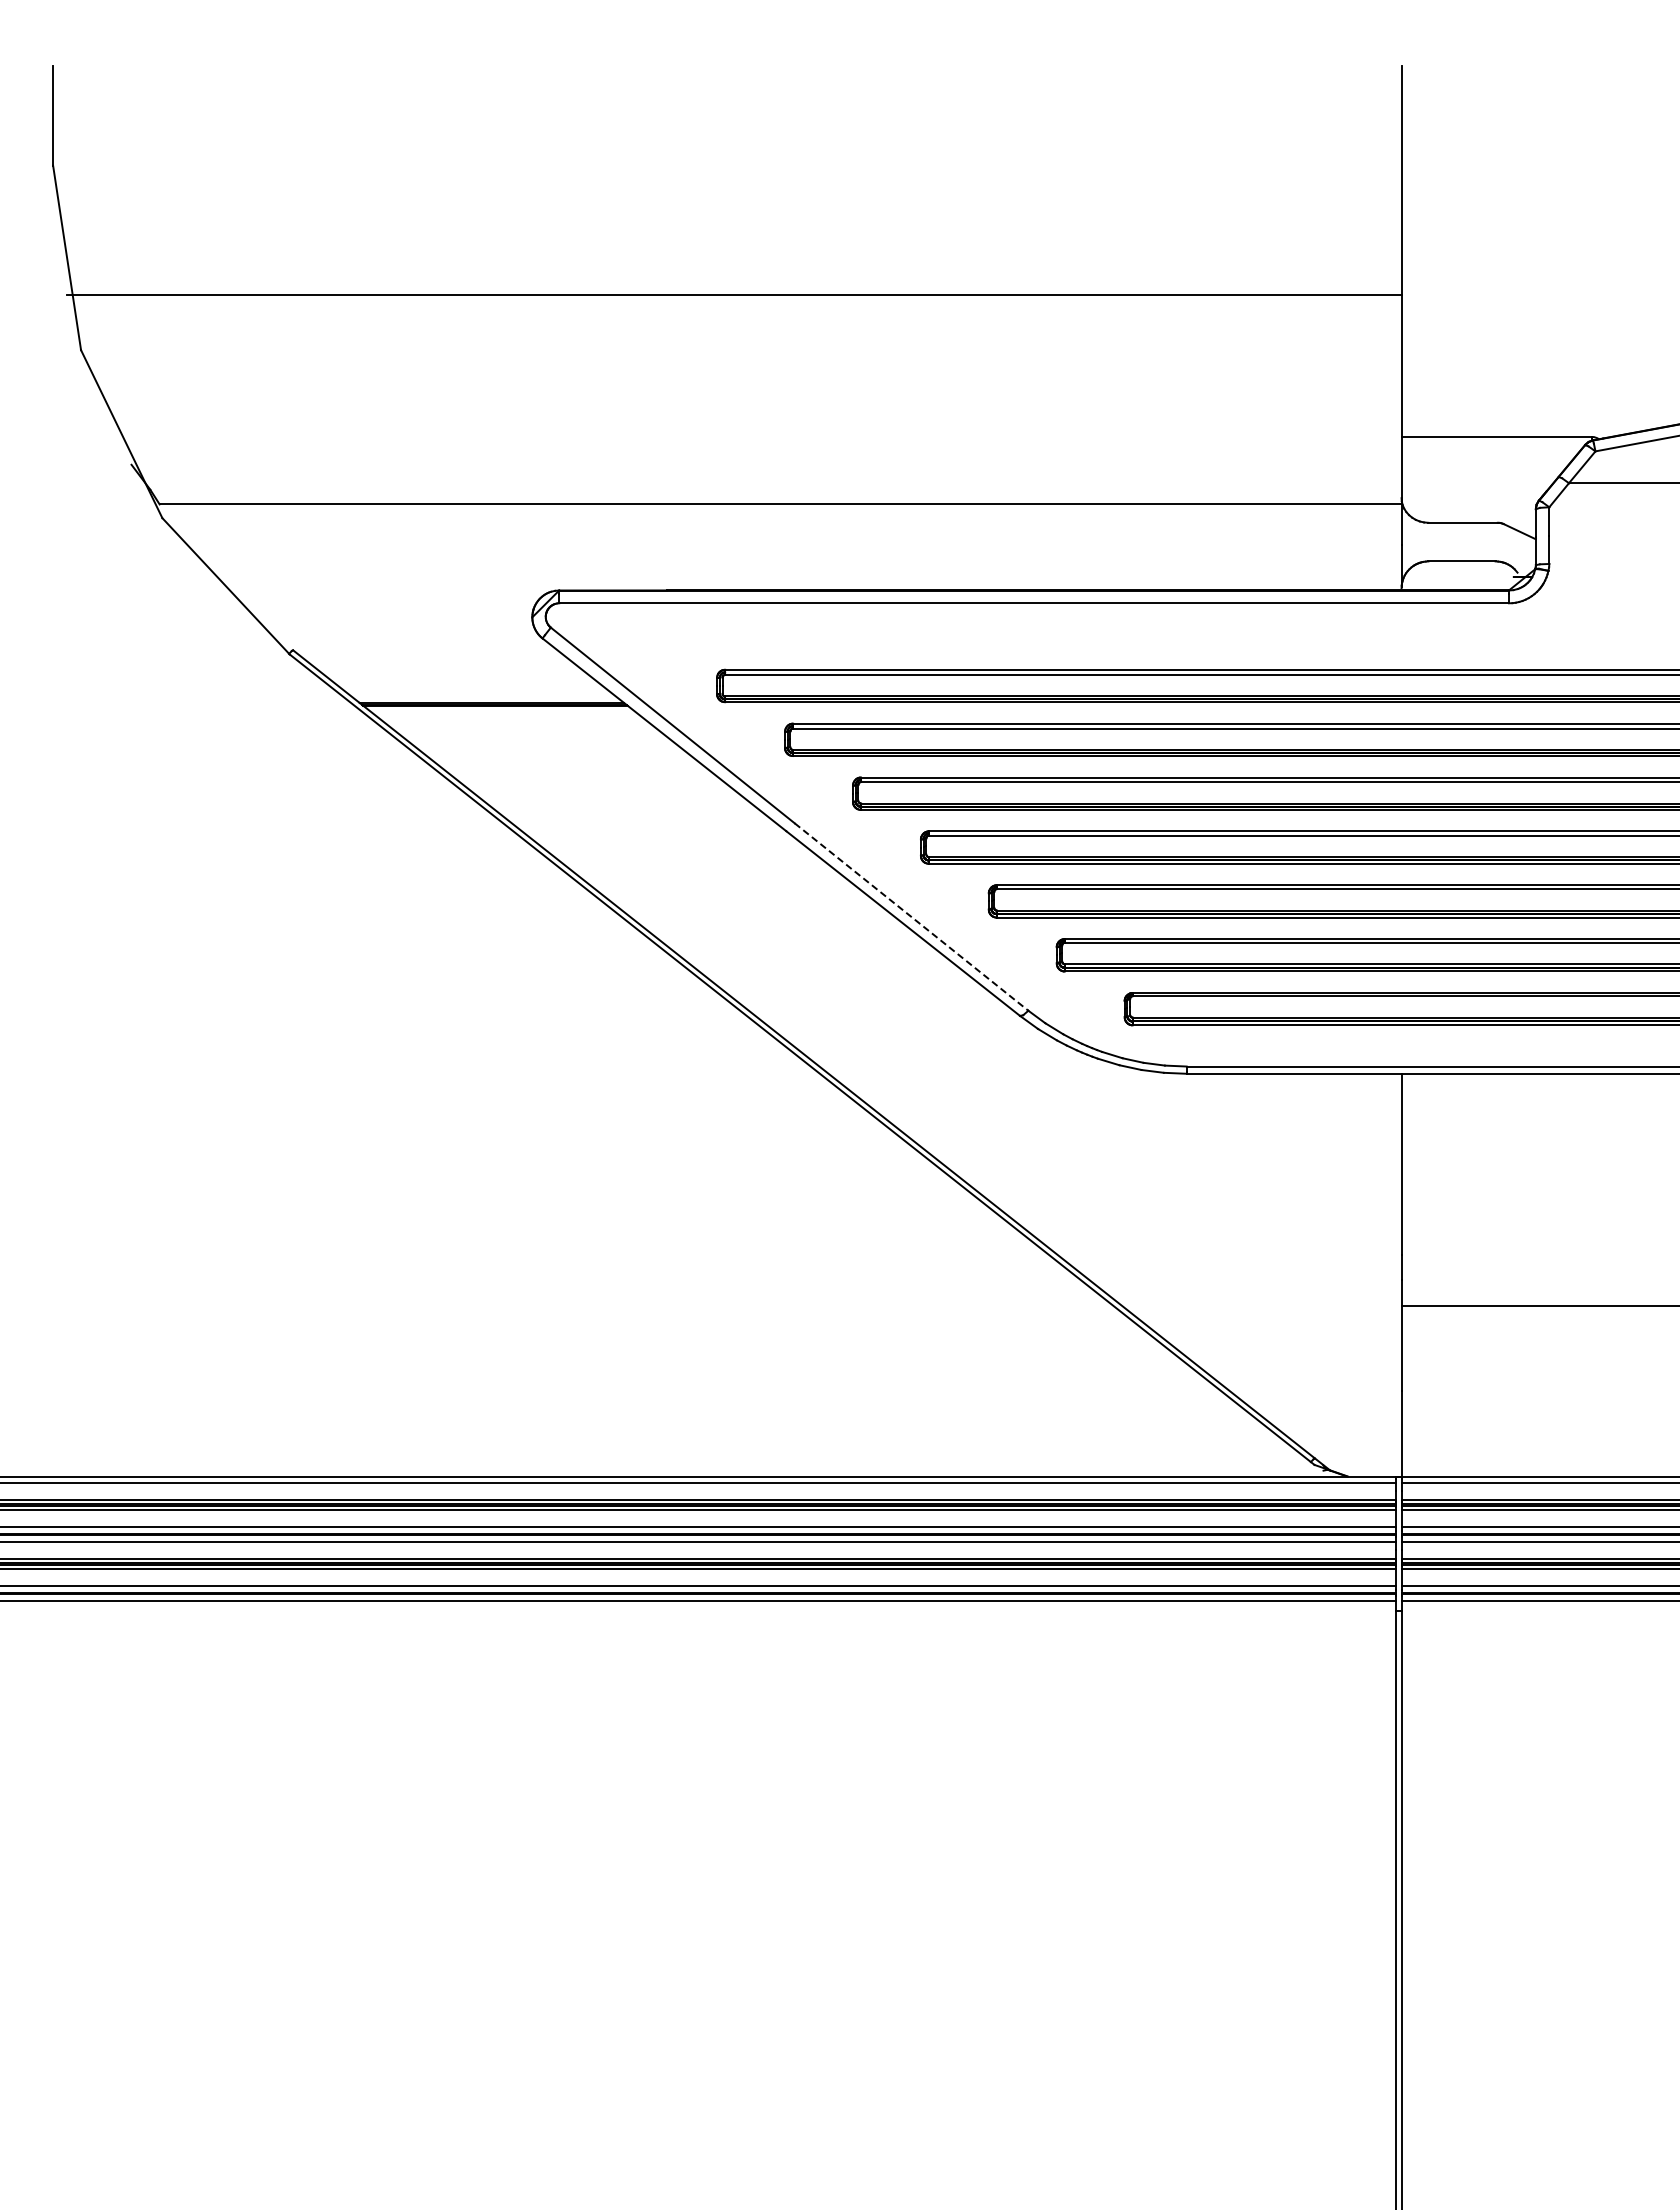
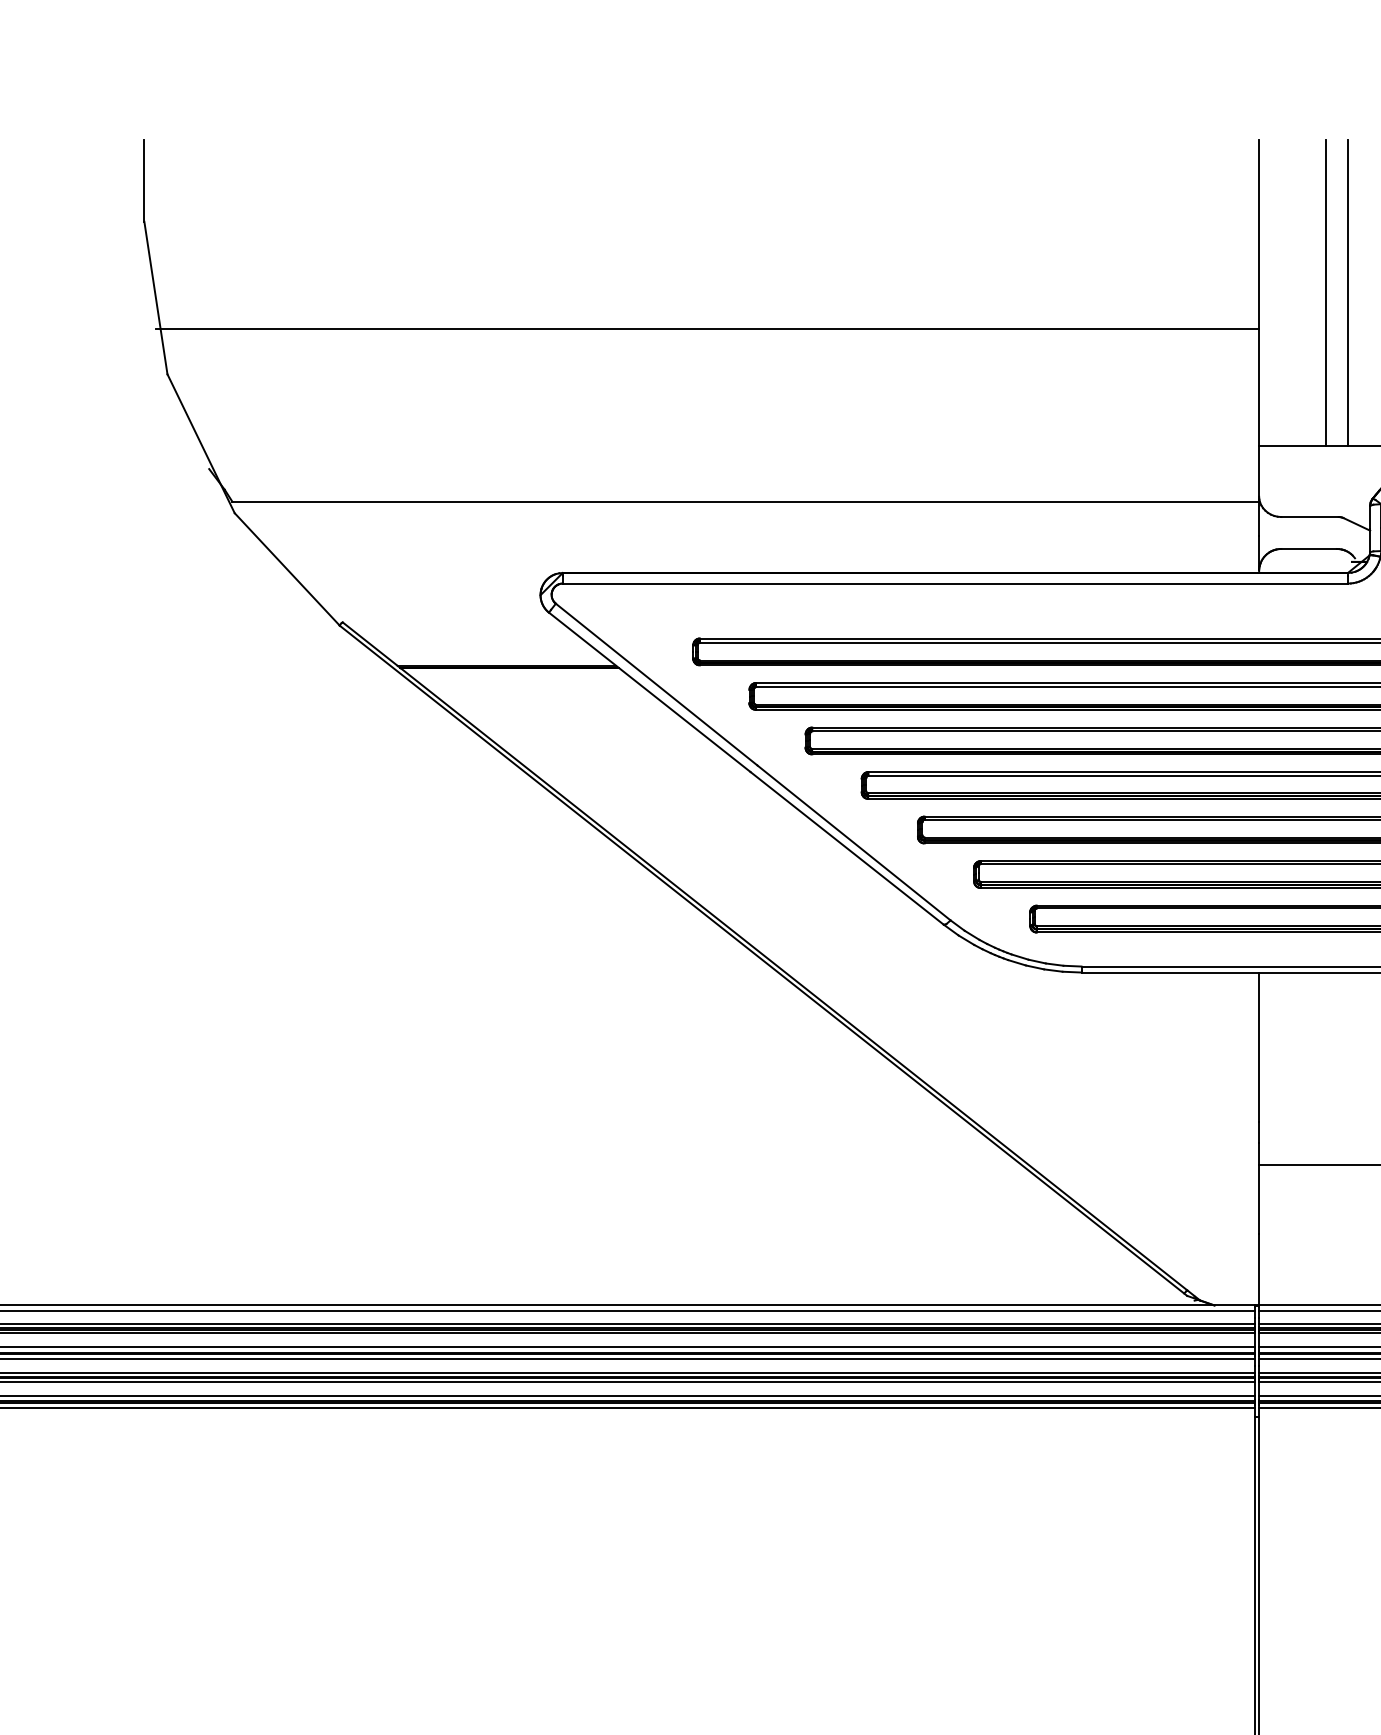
line: (1482, 251) -> (1326, 292), added
line: (1509, 251) -> (1348, 292), added
line: (911, 917) -> (854, 843), dashed -> solid

